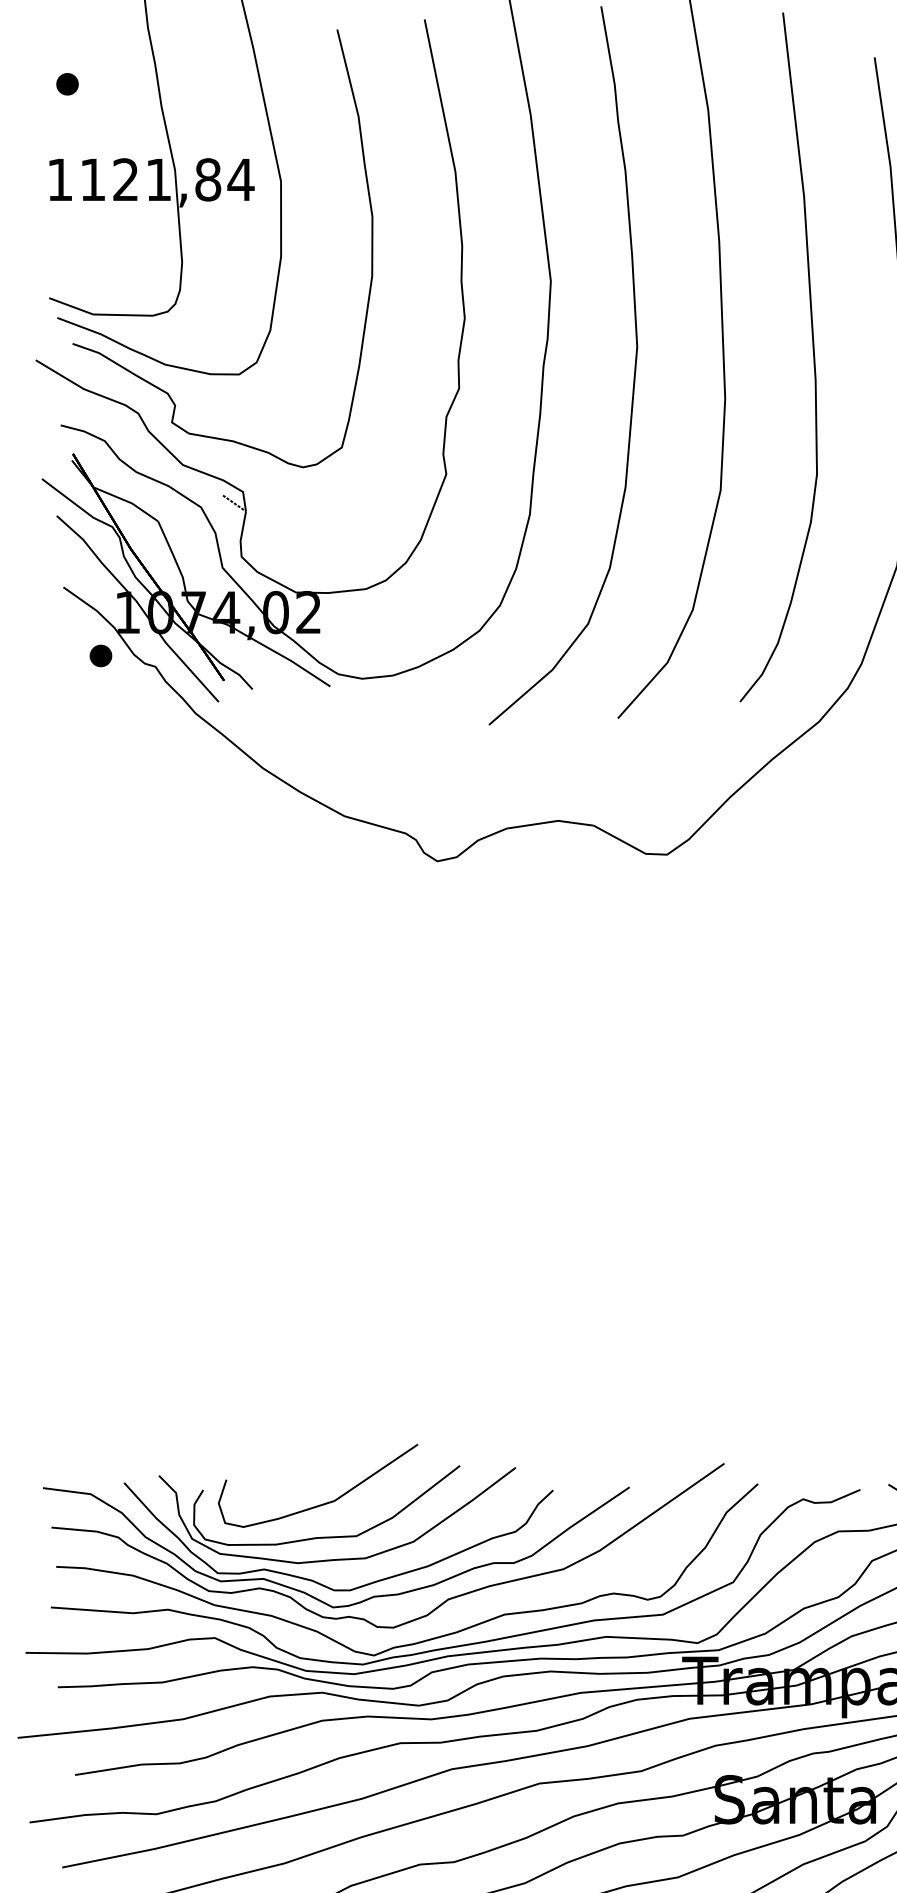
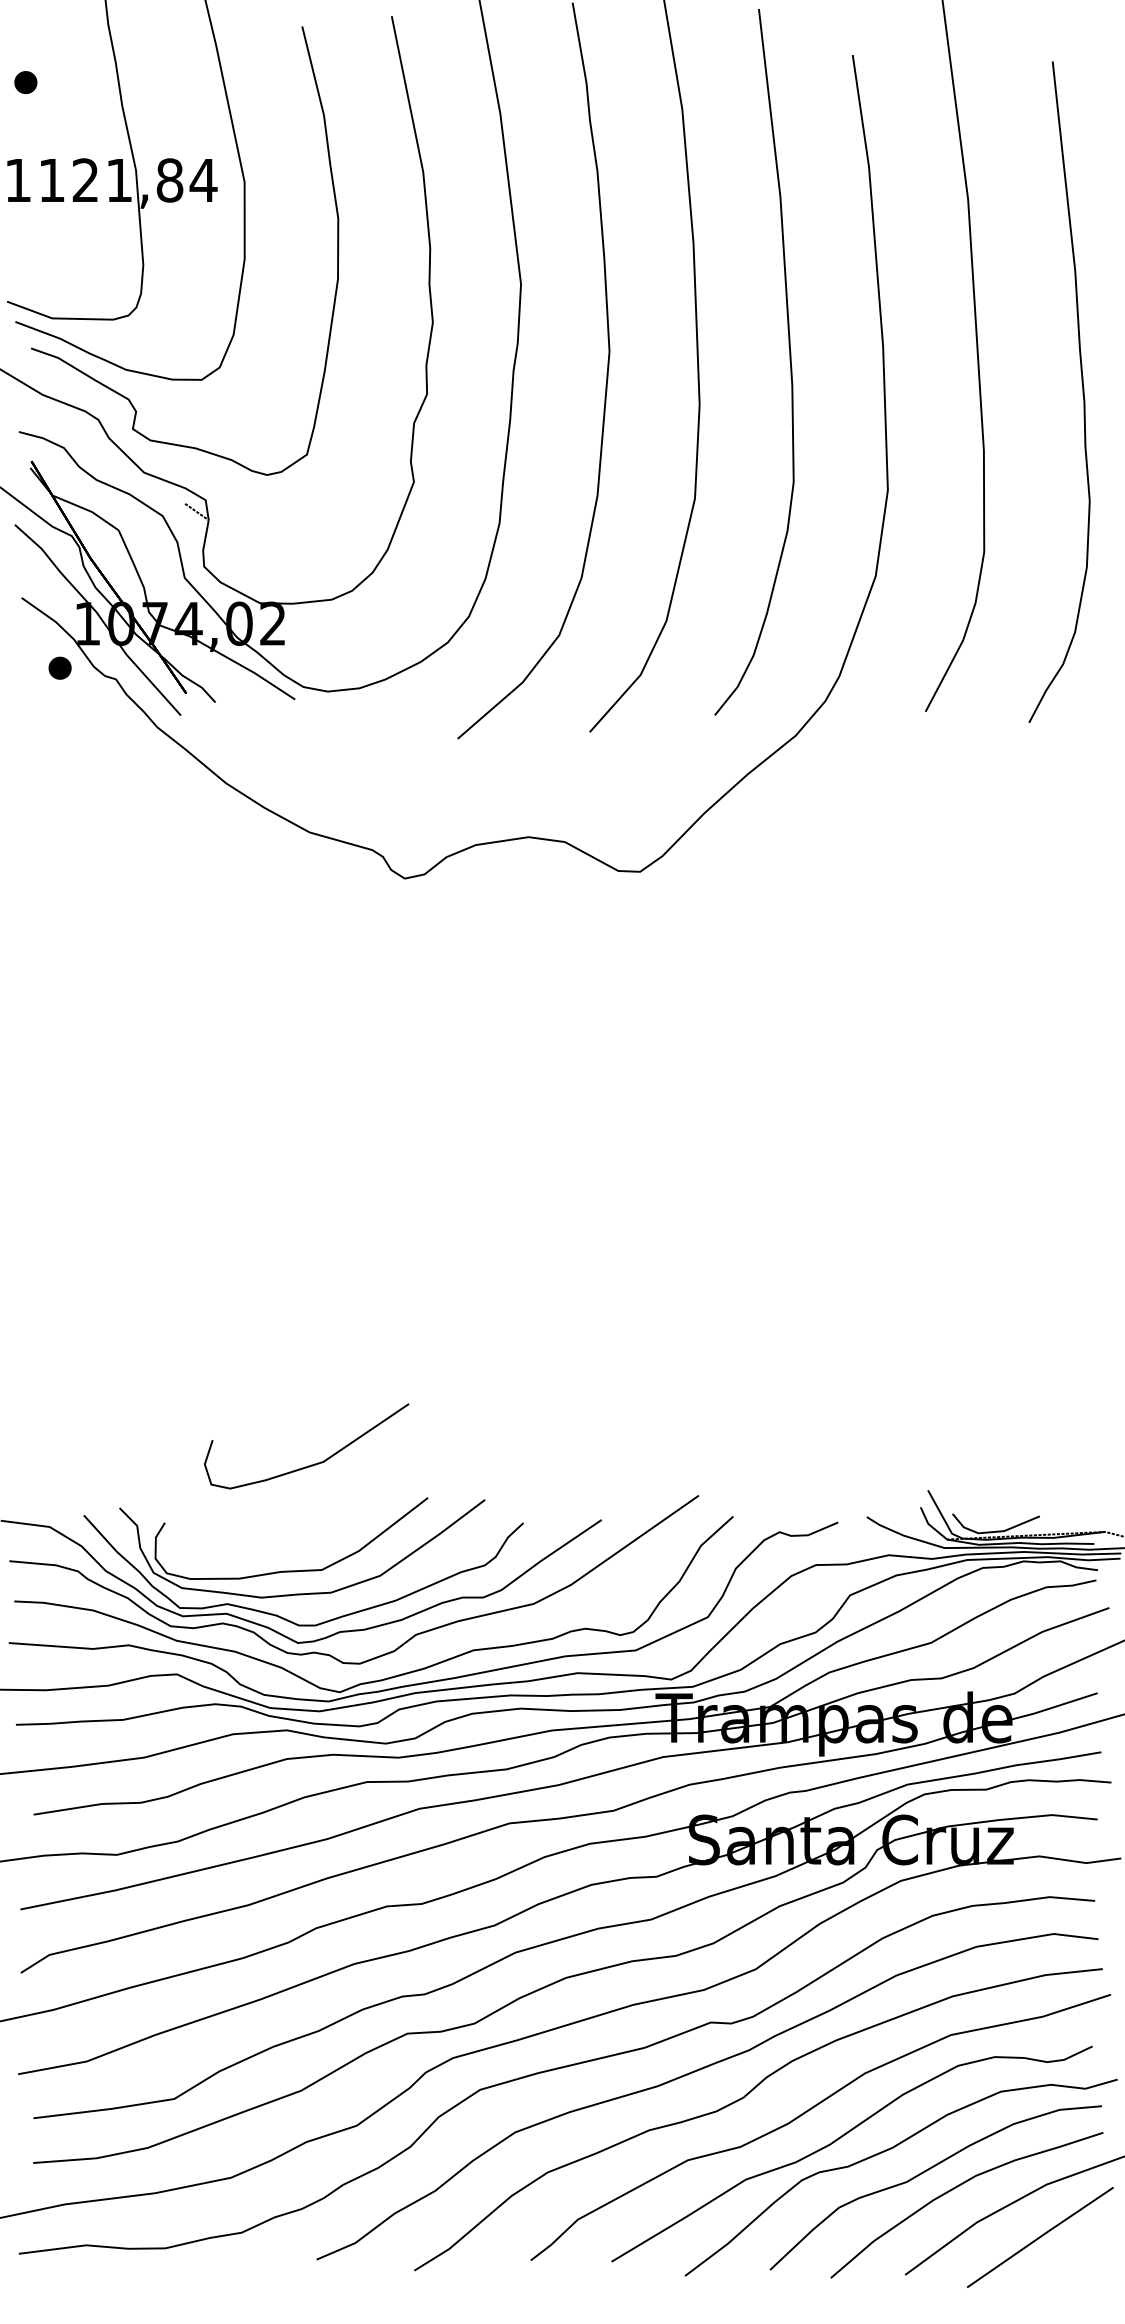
curve: (322, 1503) -> (311, 1464), moved

